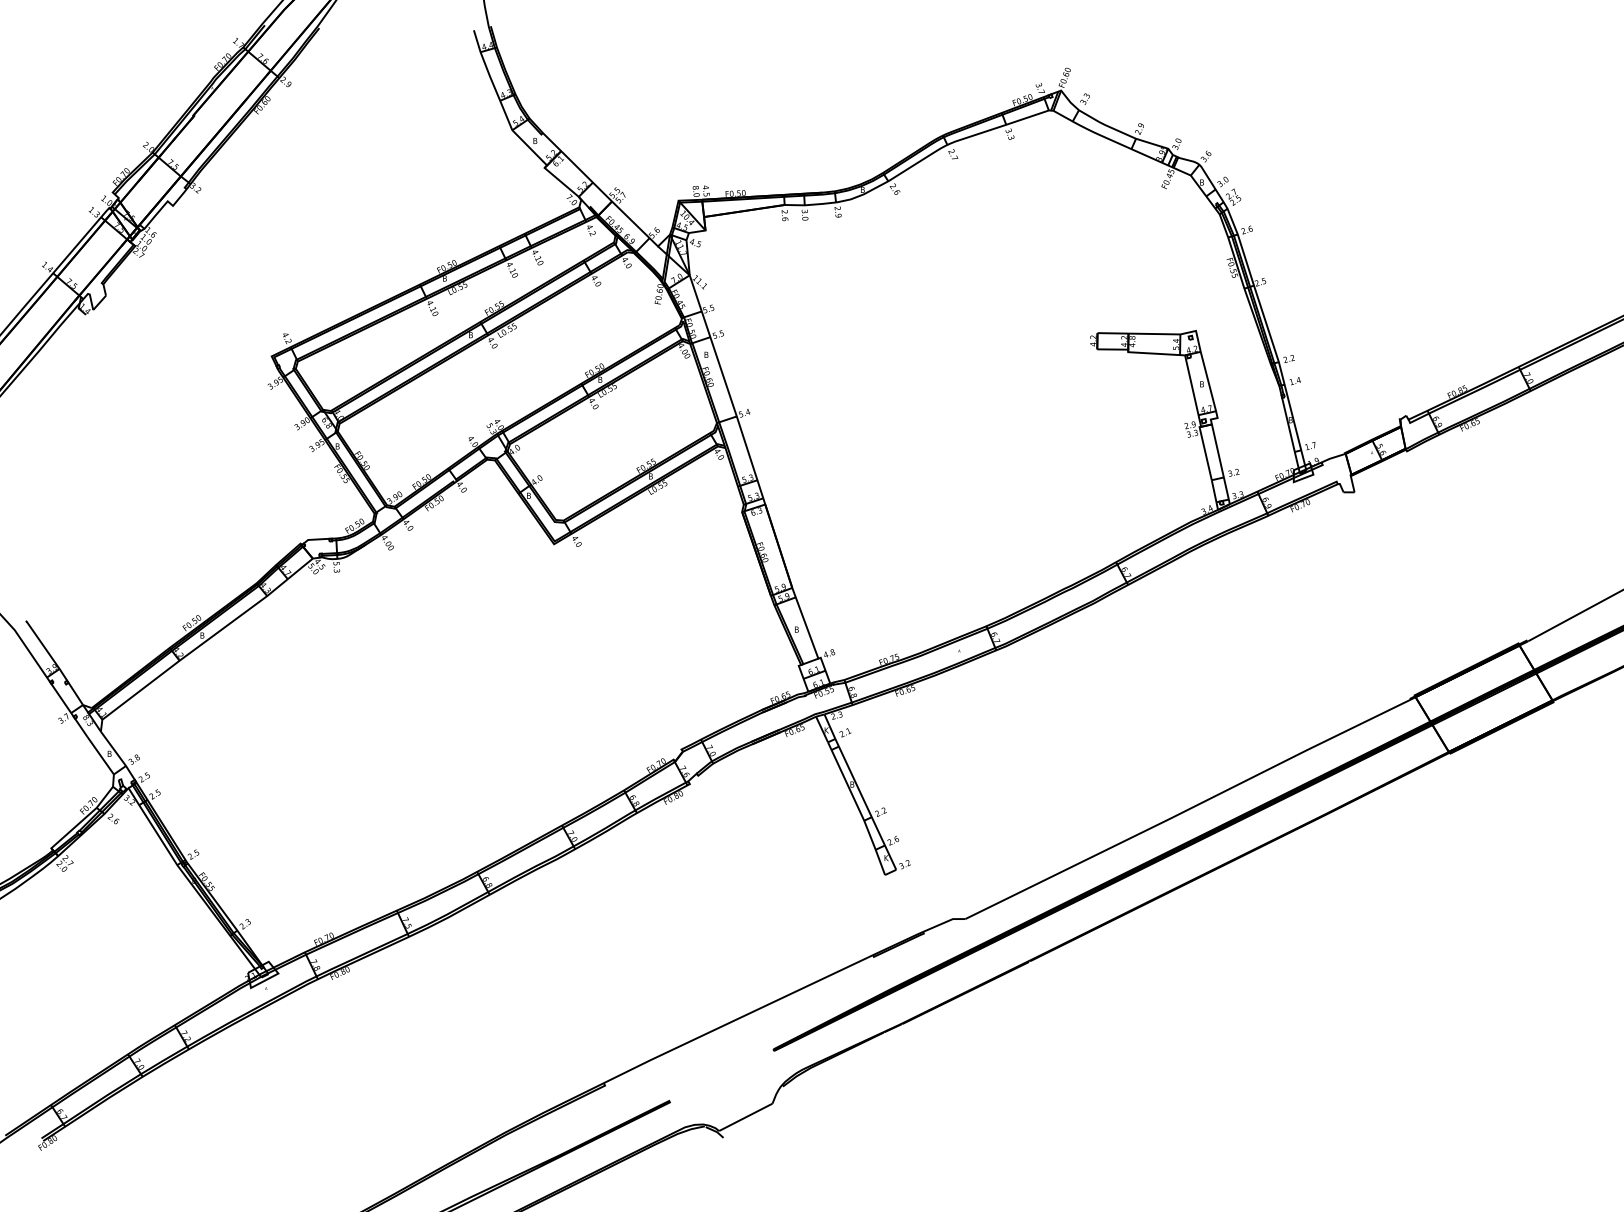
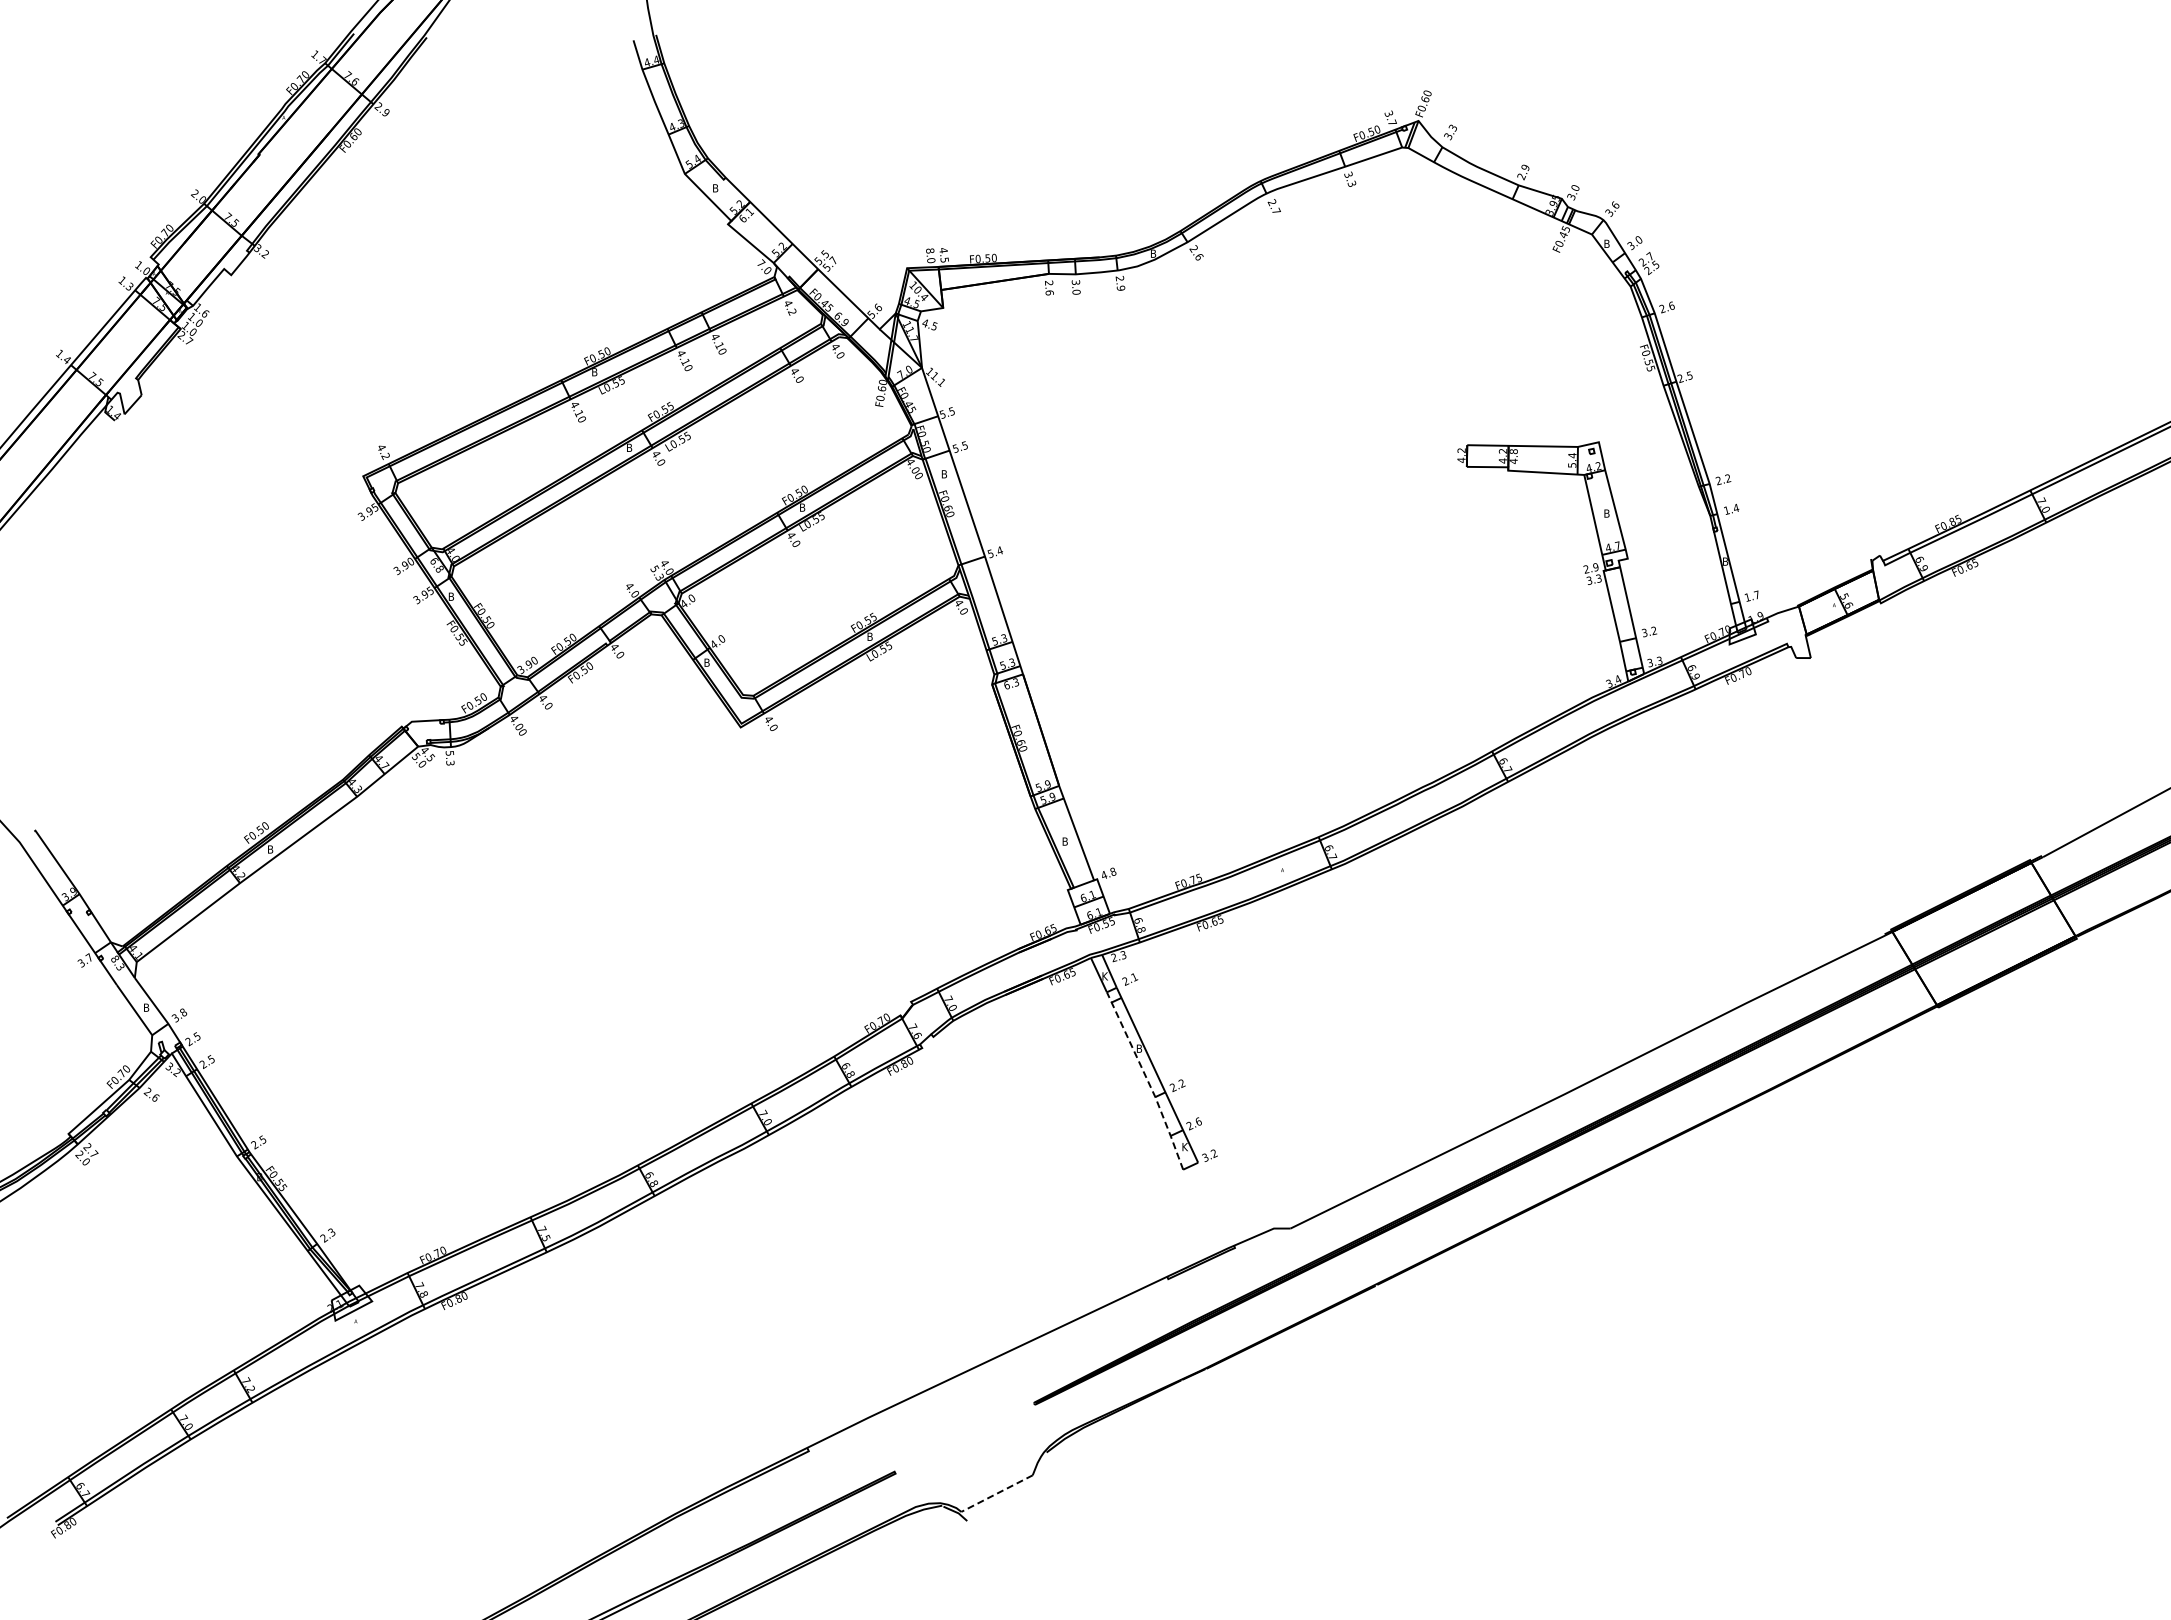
line: (858, 808) -> (1147, 1080), solid -> dashed
line: (745, 1117) -> (996, 1493), solid -> dashed

